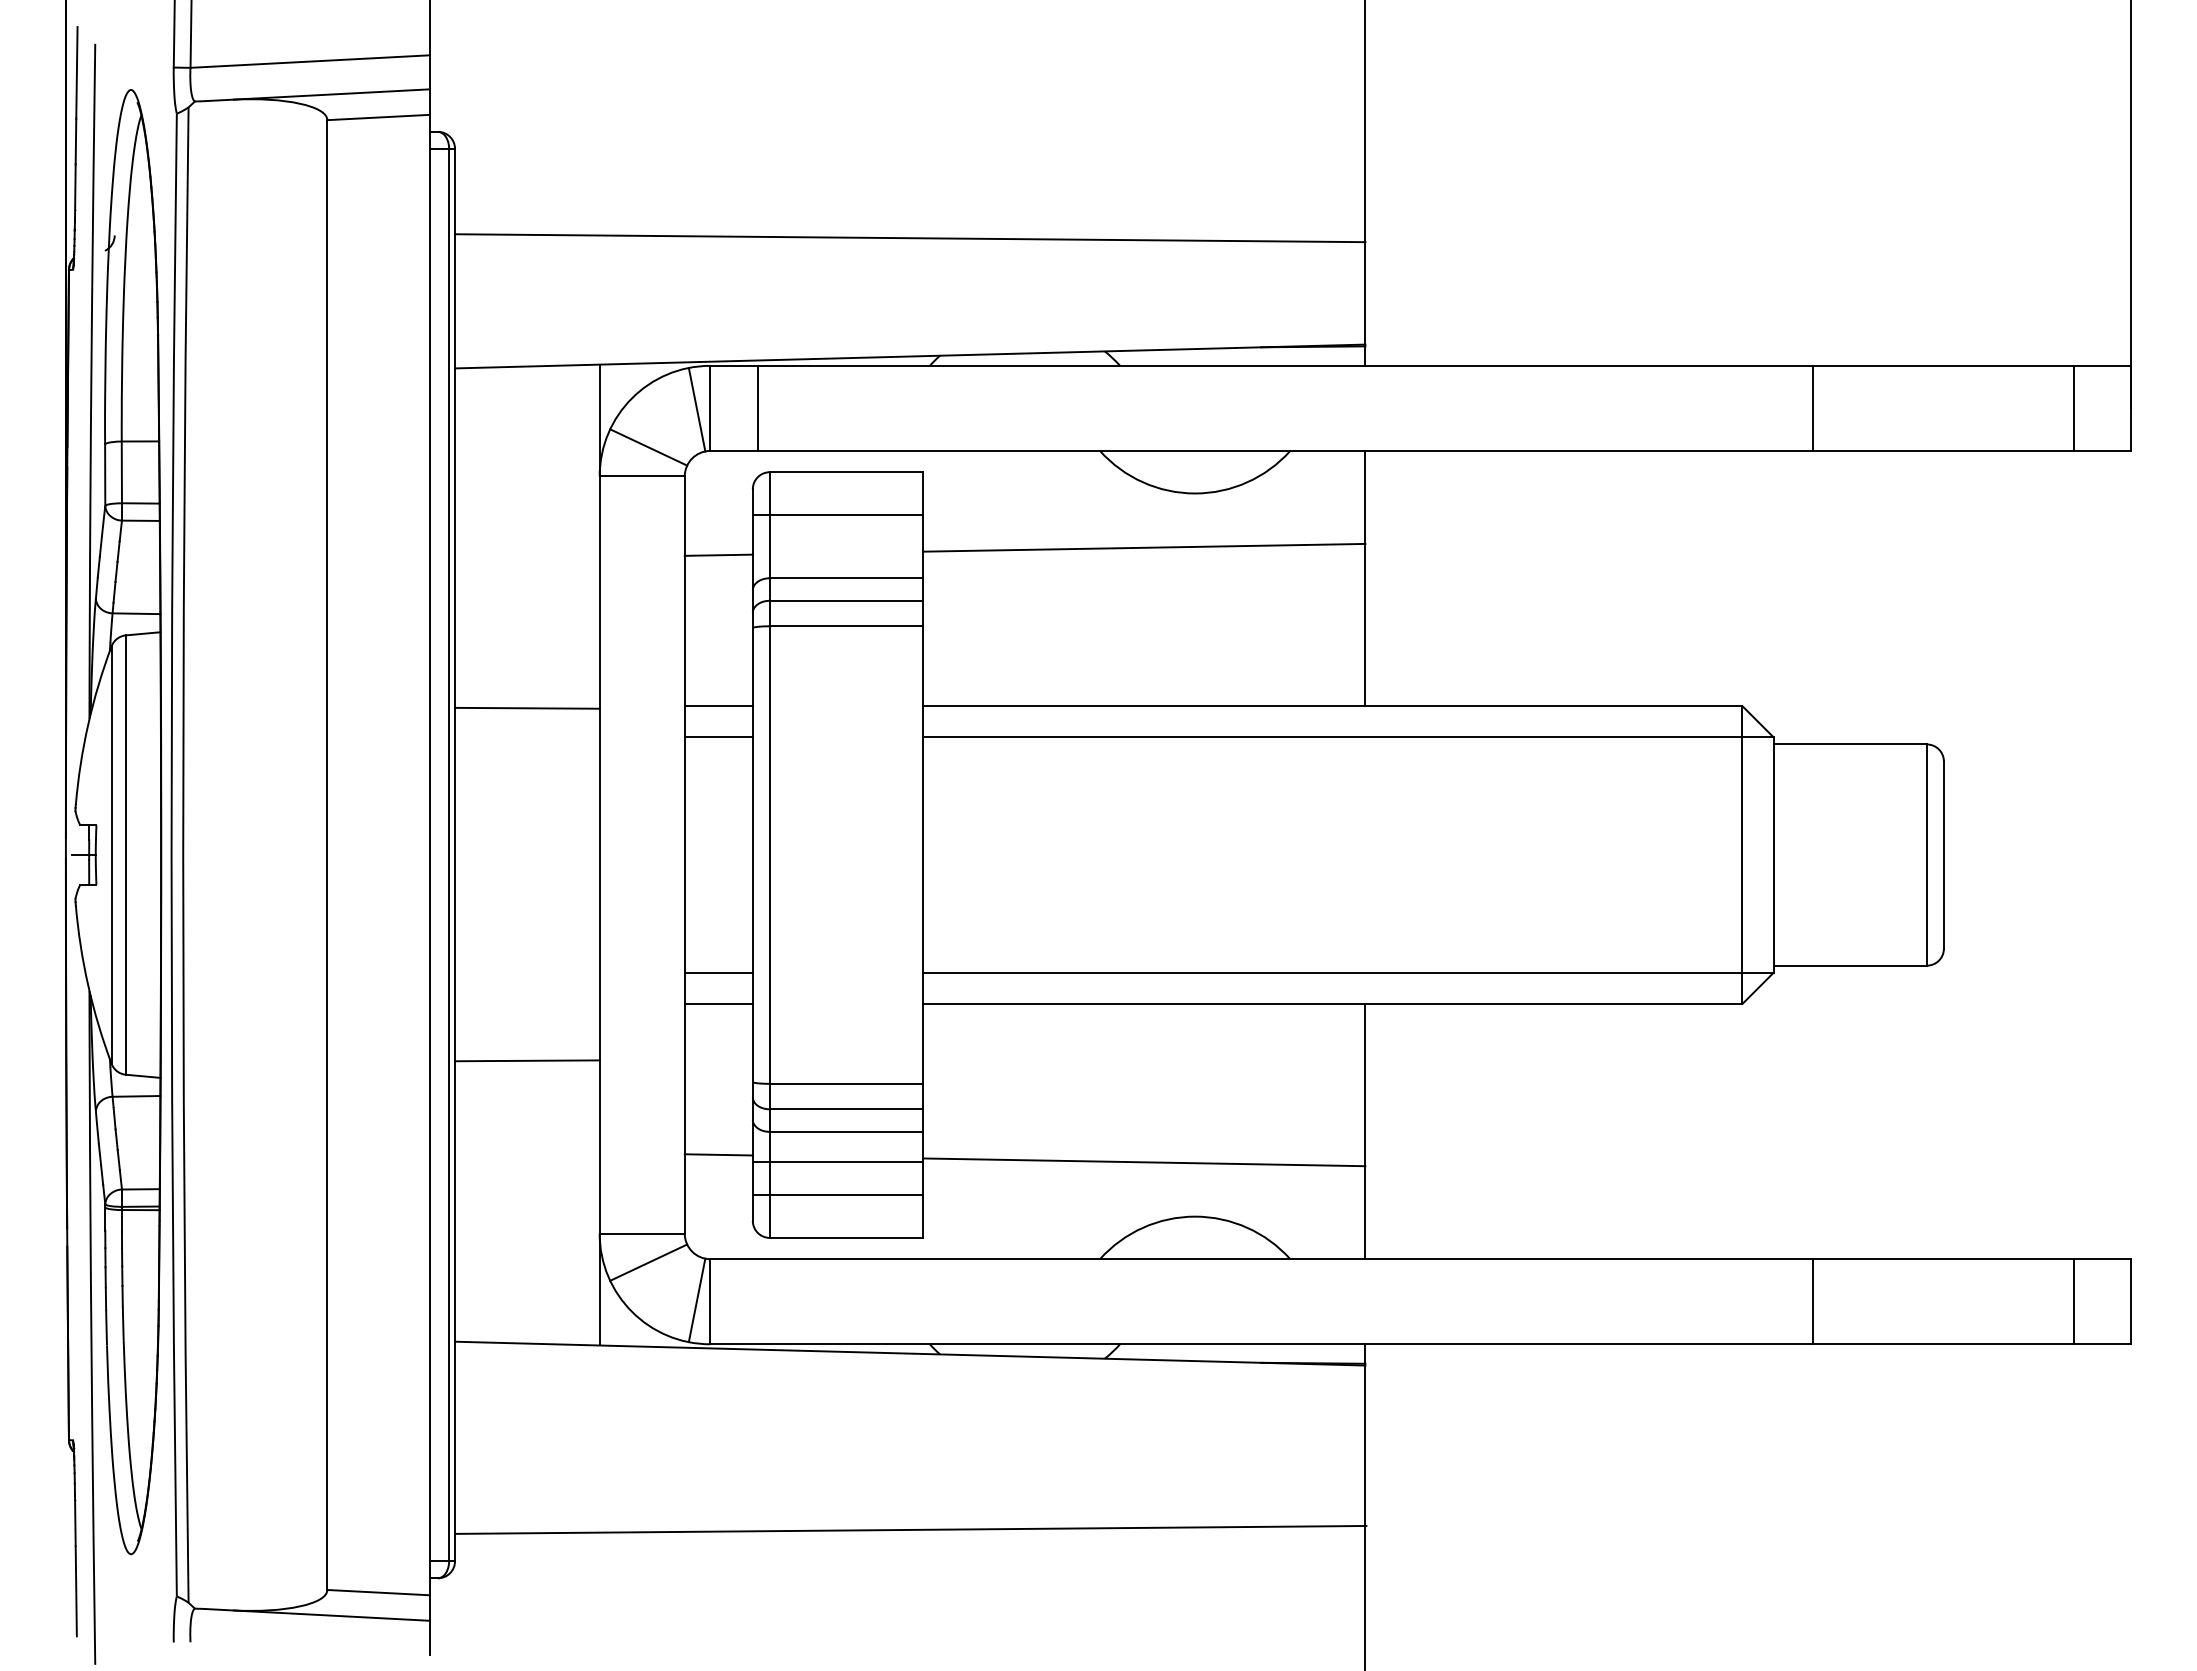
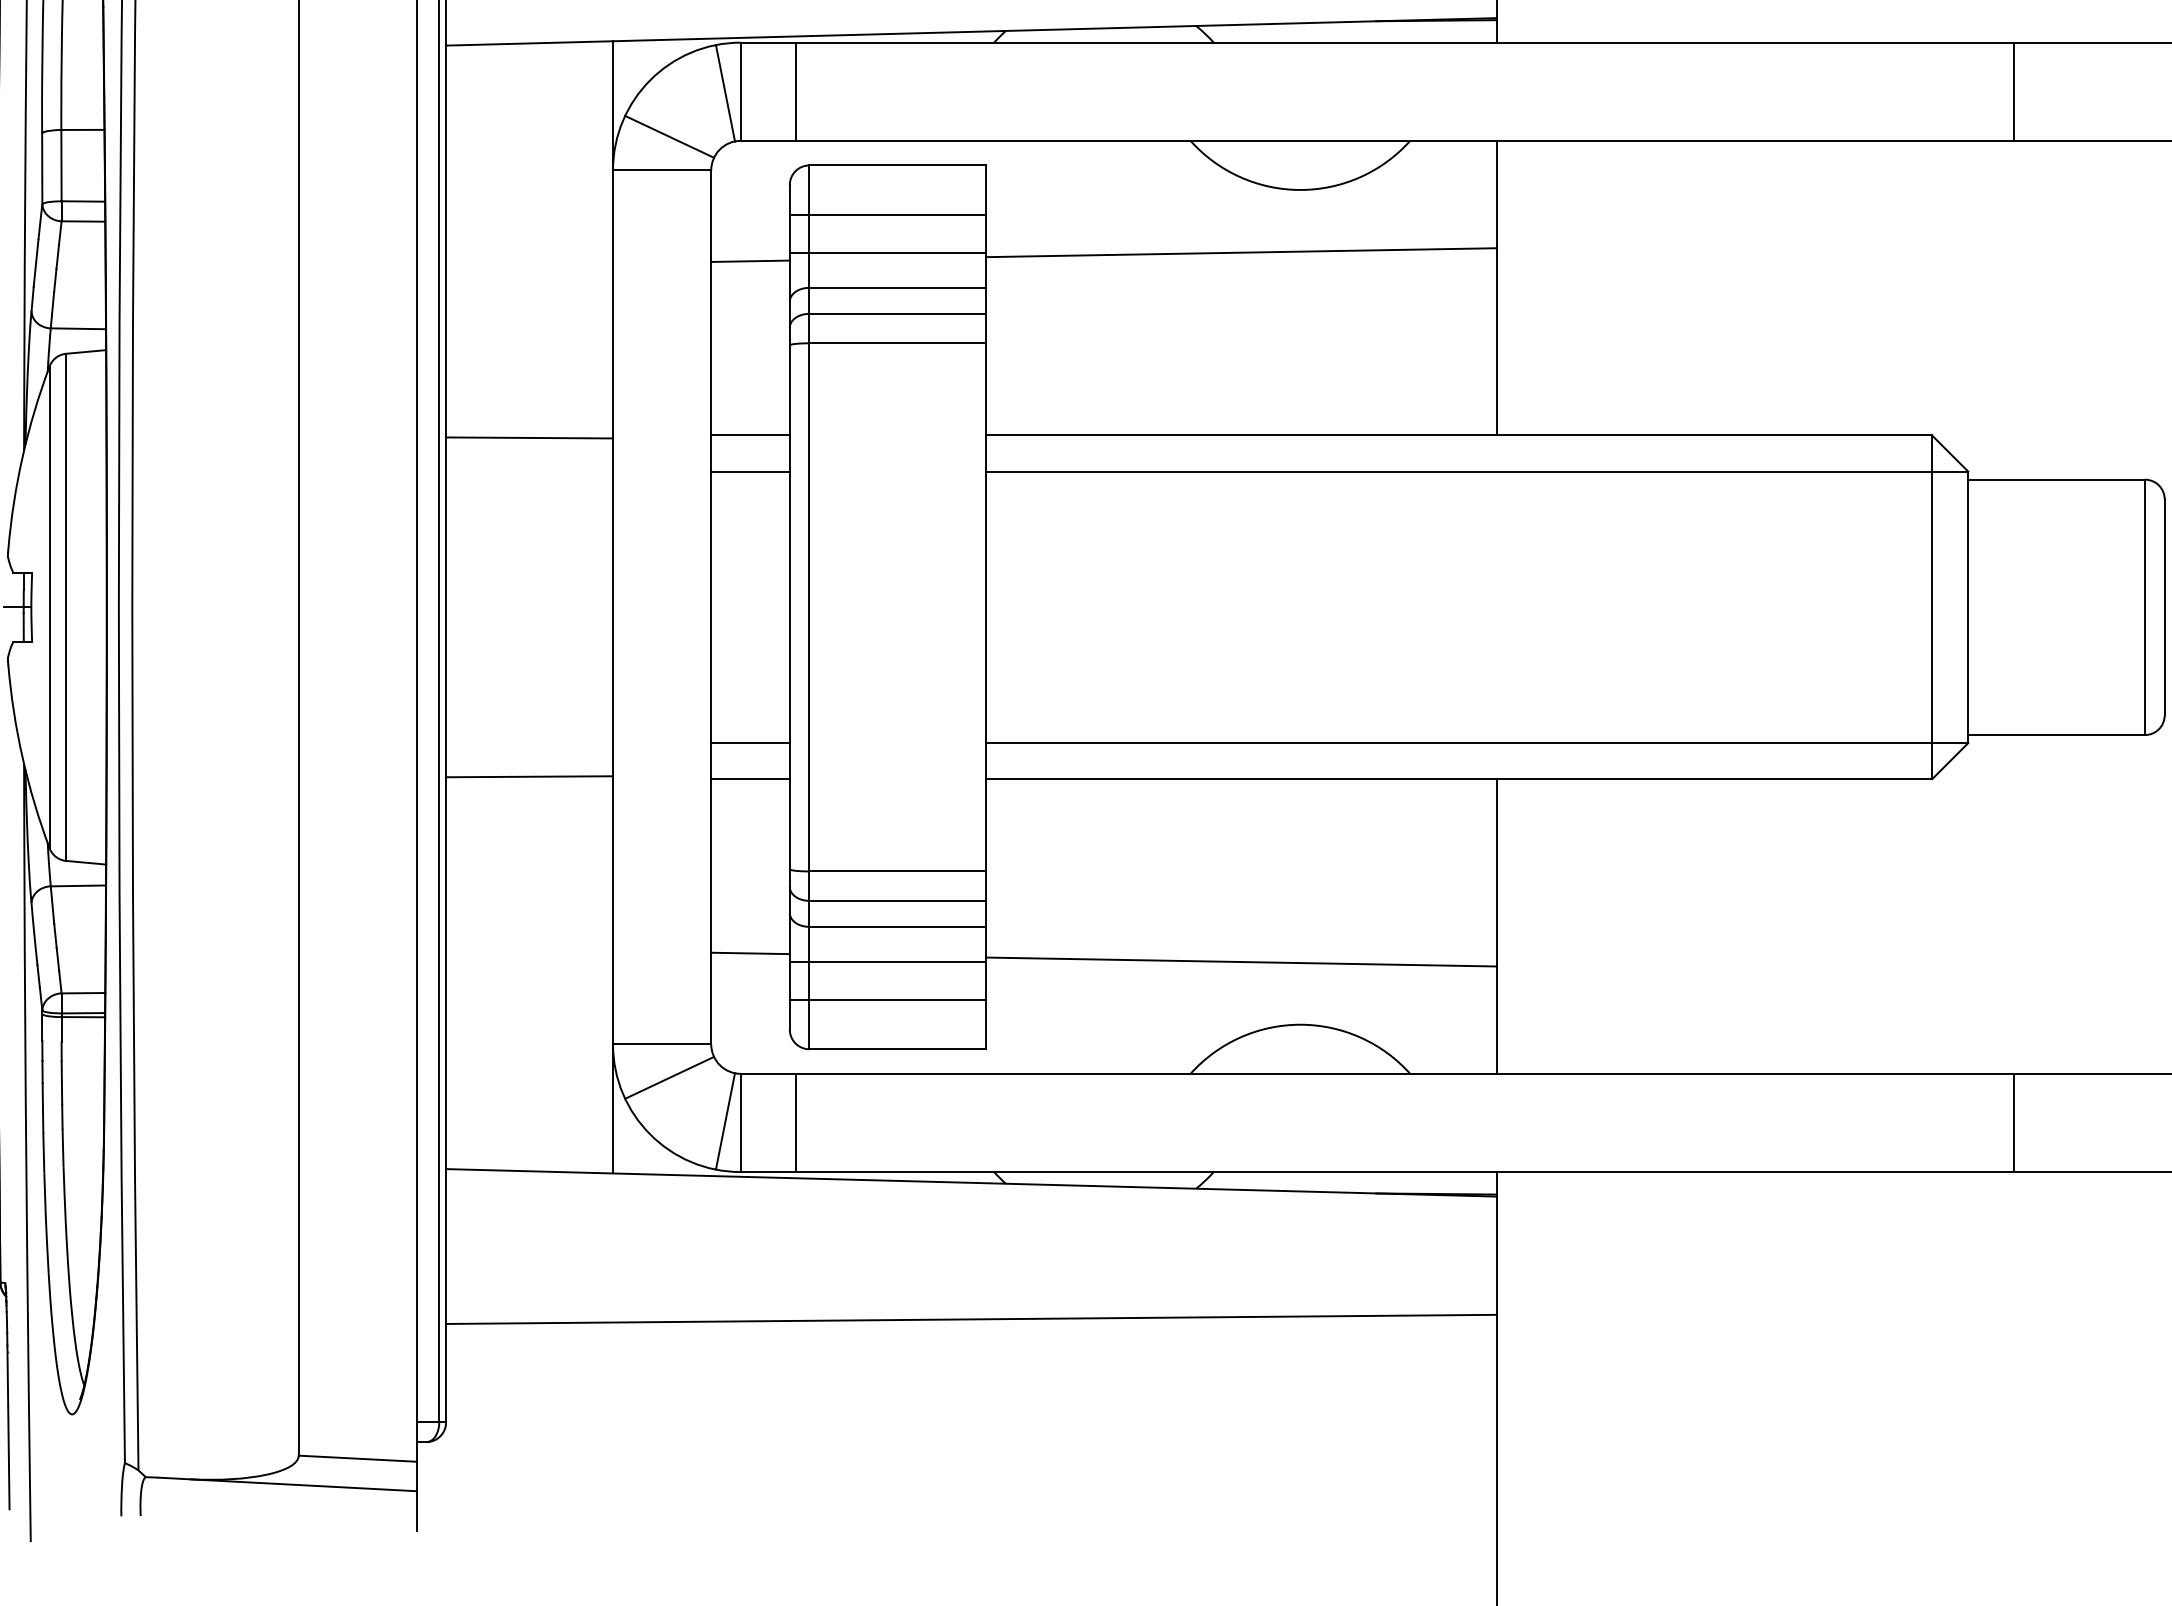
line: (837, 548) -> (887, 253), added
line: (527, 1060) -> (529, 776), moved
line: (758, 1301) -> (796, 1122), added
line: (911, 1529) -> (971, 1318), moved

